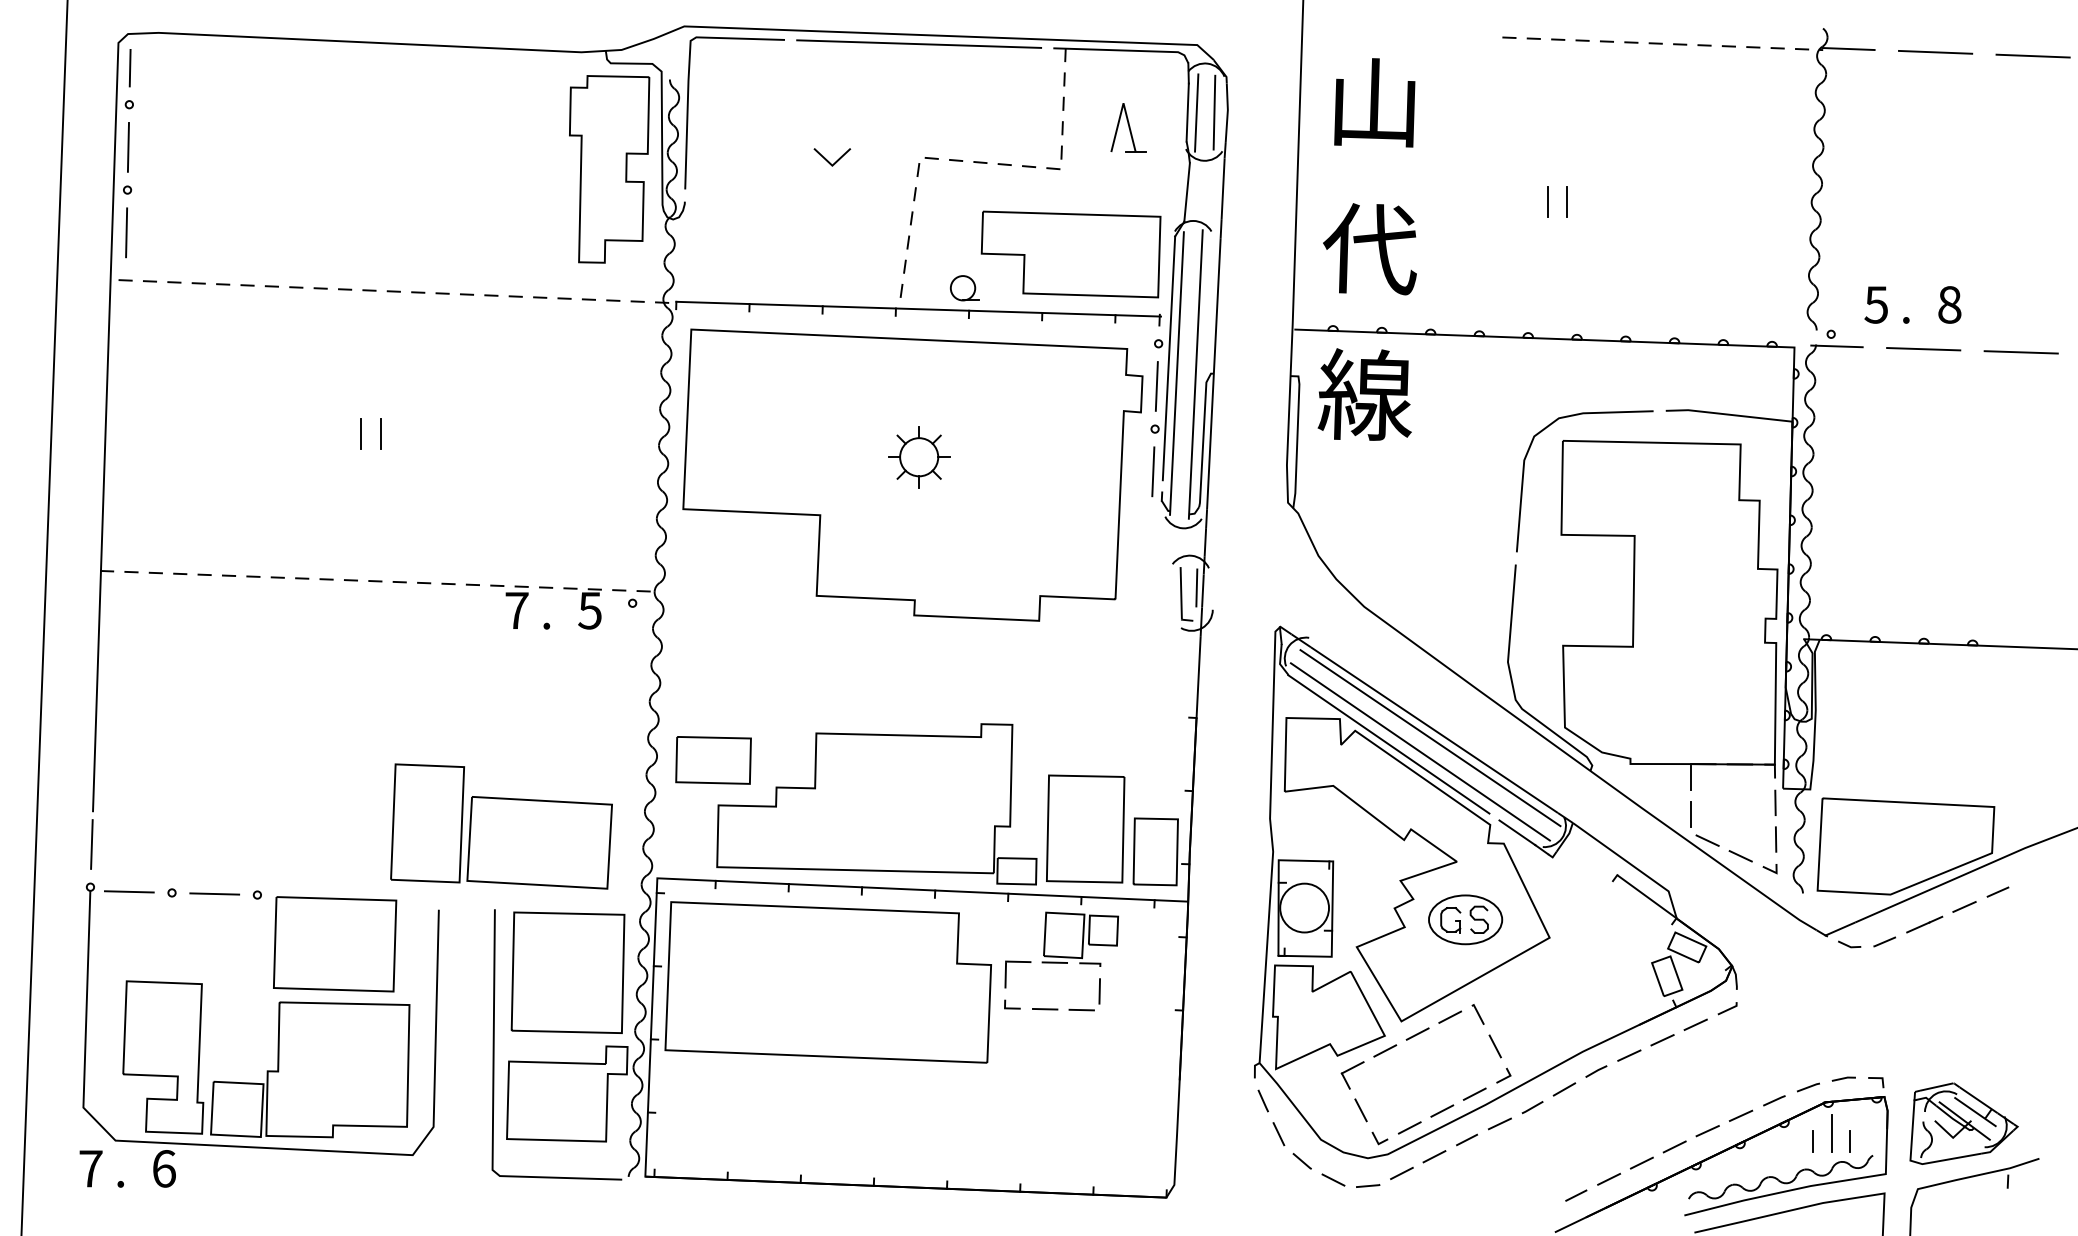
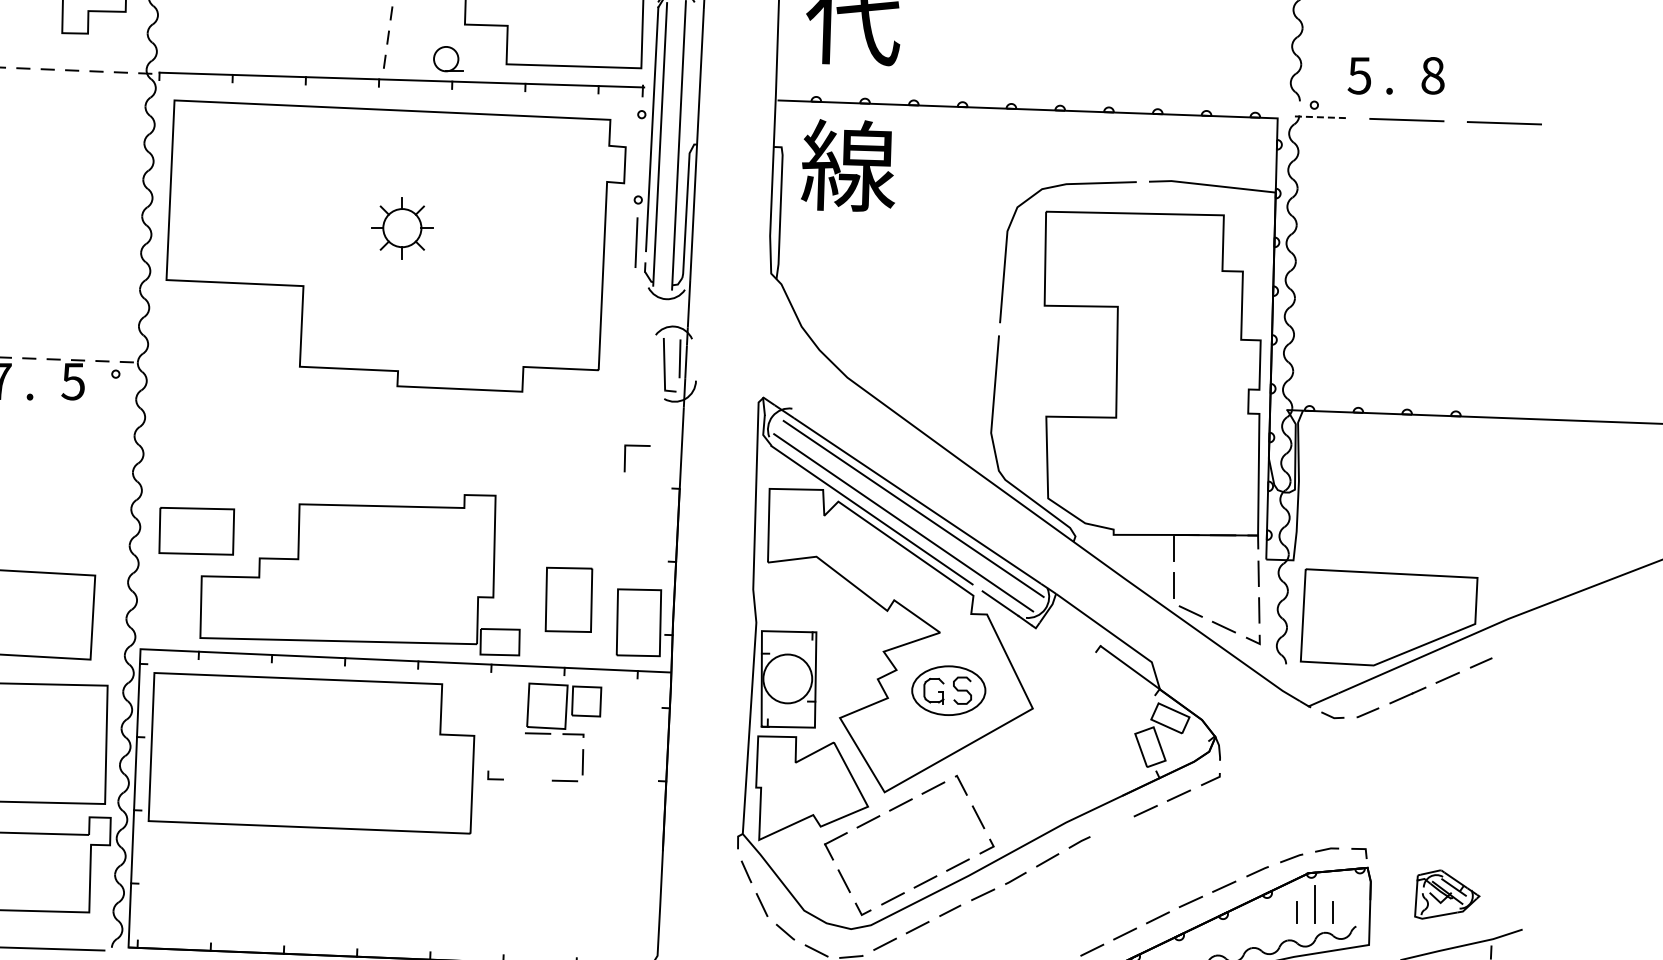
line: (1836, 346) -> (1319, 117), solid -> dashed
line: (1156, 386) -> (639, 157), removed
part: (1085, 828) -> (568, 599), size x0.6
part: (1006, 974) -> (625, 458), moved
line: (1044, 1008) -> (527, 779), removed
line: (1629, 1055) -> (1112, 826), removed
part: (1963, 1123) -> (1446, 894), size x0.6

